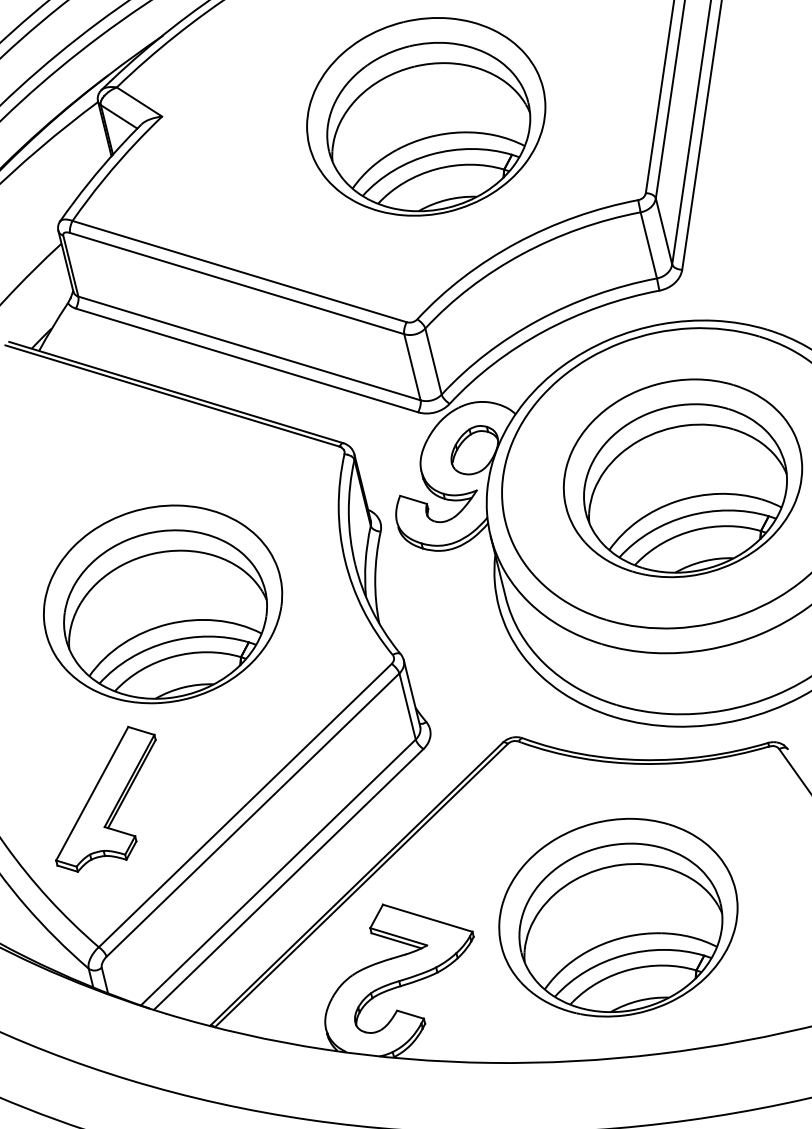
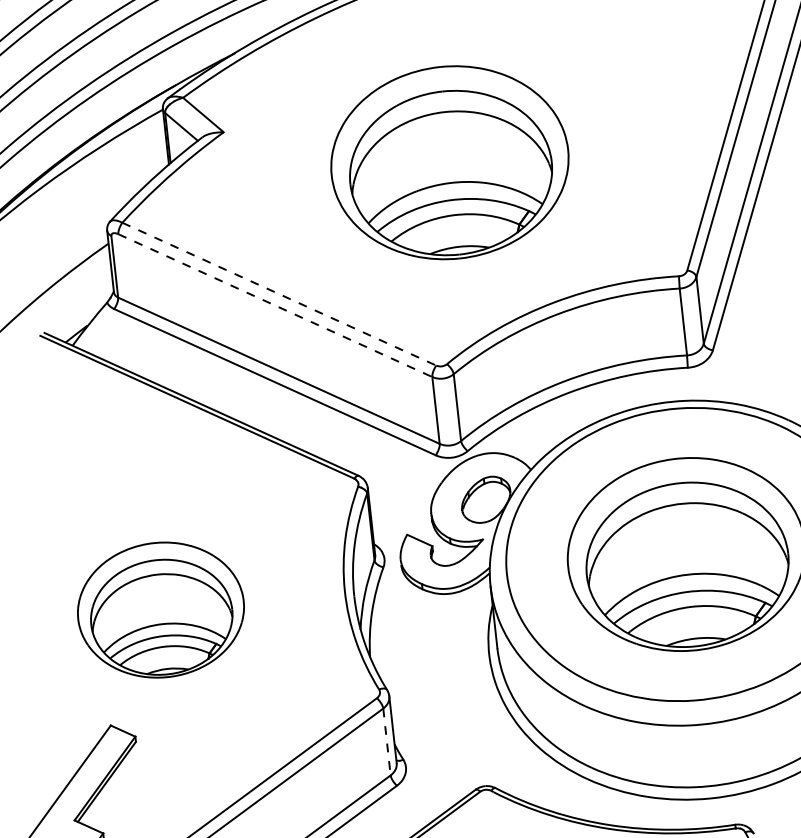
part: (426, 116) -> (450, 162), moved
line: (239, 271) -> (279, 294), solid -> dashed
line: (237, 283) -> (275, 305), solid -> dashed
part: (163, 604) -> (161, 610), size x0.7
line: (407, 707) -> (386, 742), solid -> dashed

